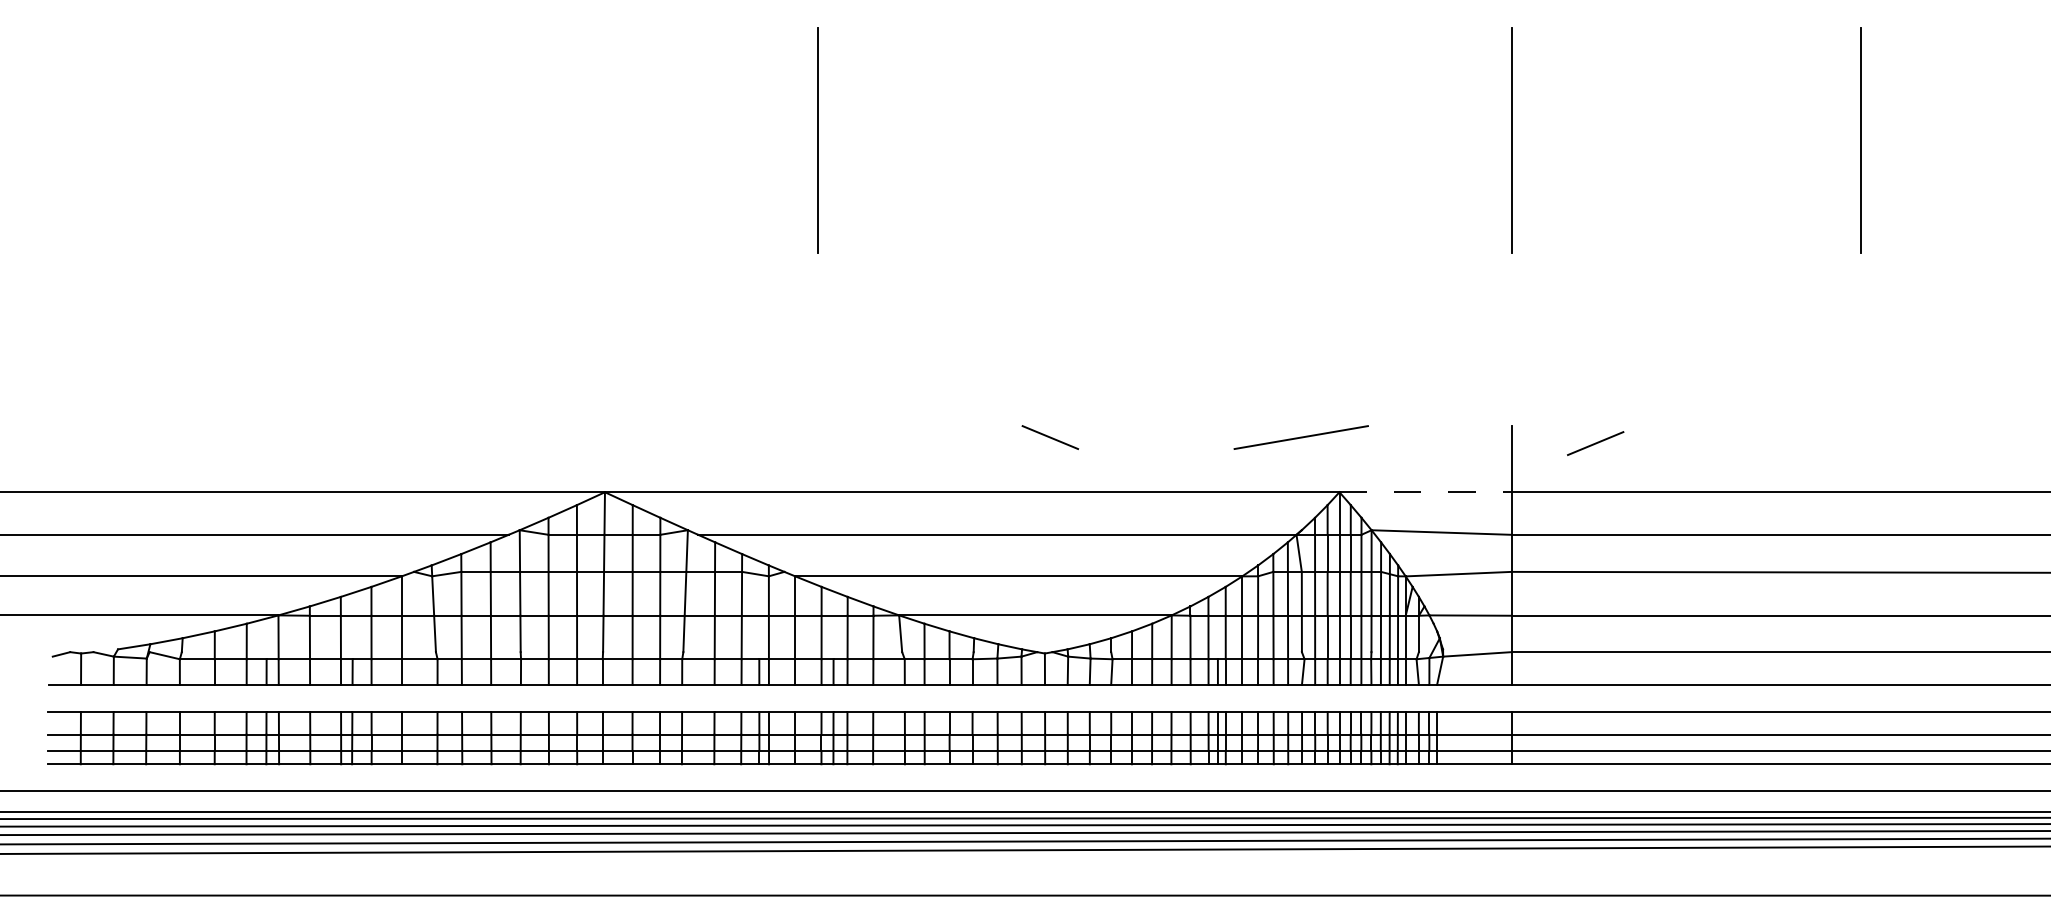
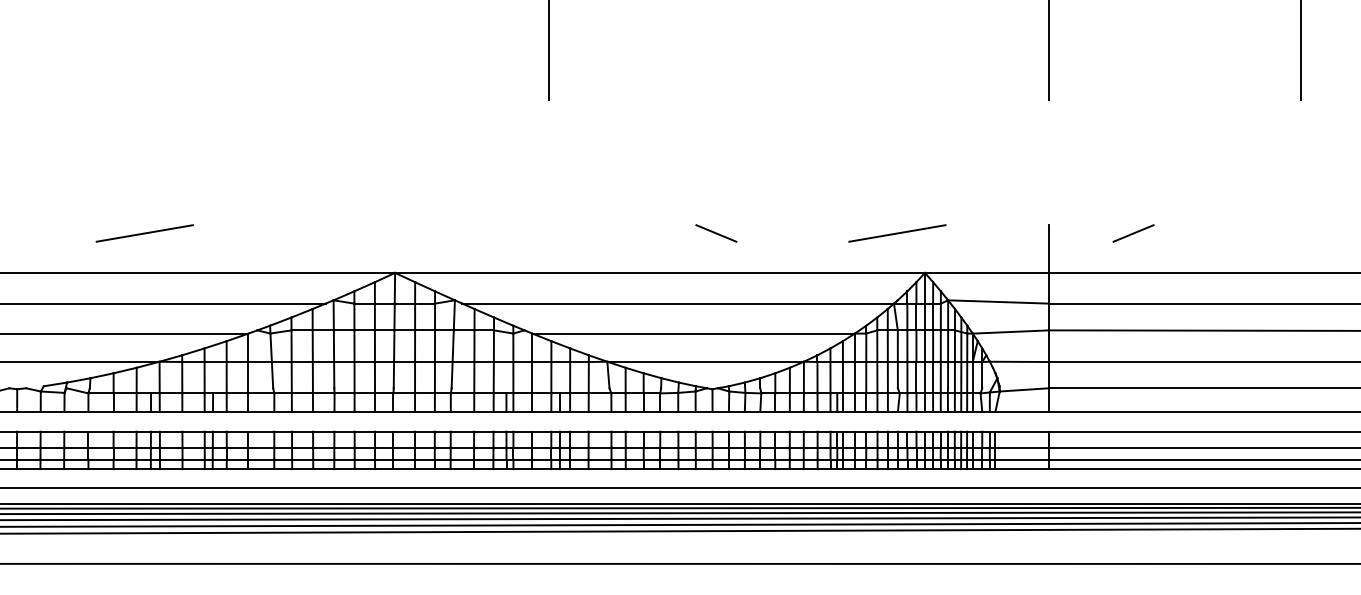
line: (257, 437) -> (144, 233), added
line: (1595, 443) -> (1133, 233), moved
line: (1426, 492) -> (987, 273), dashed -> solid

